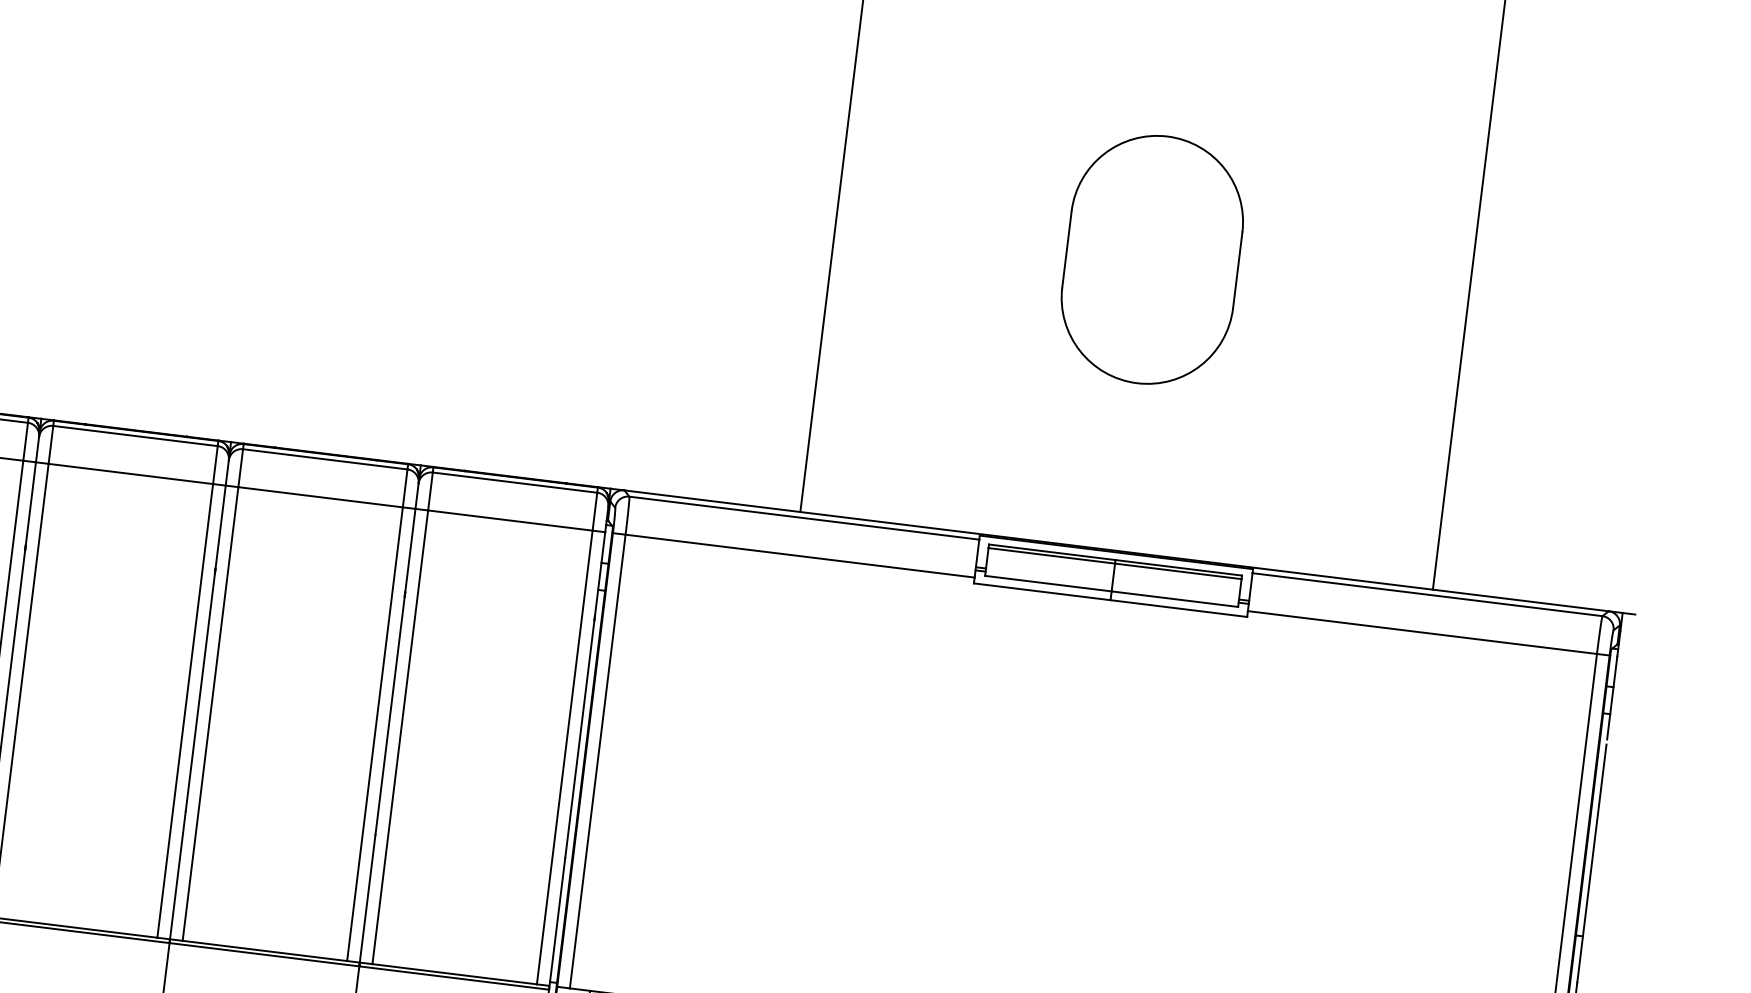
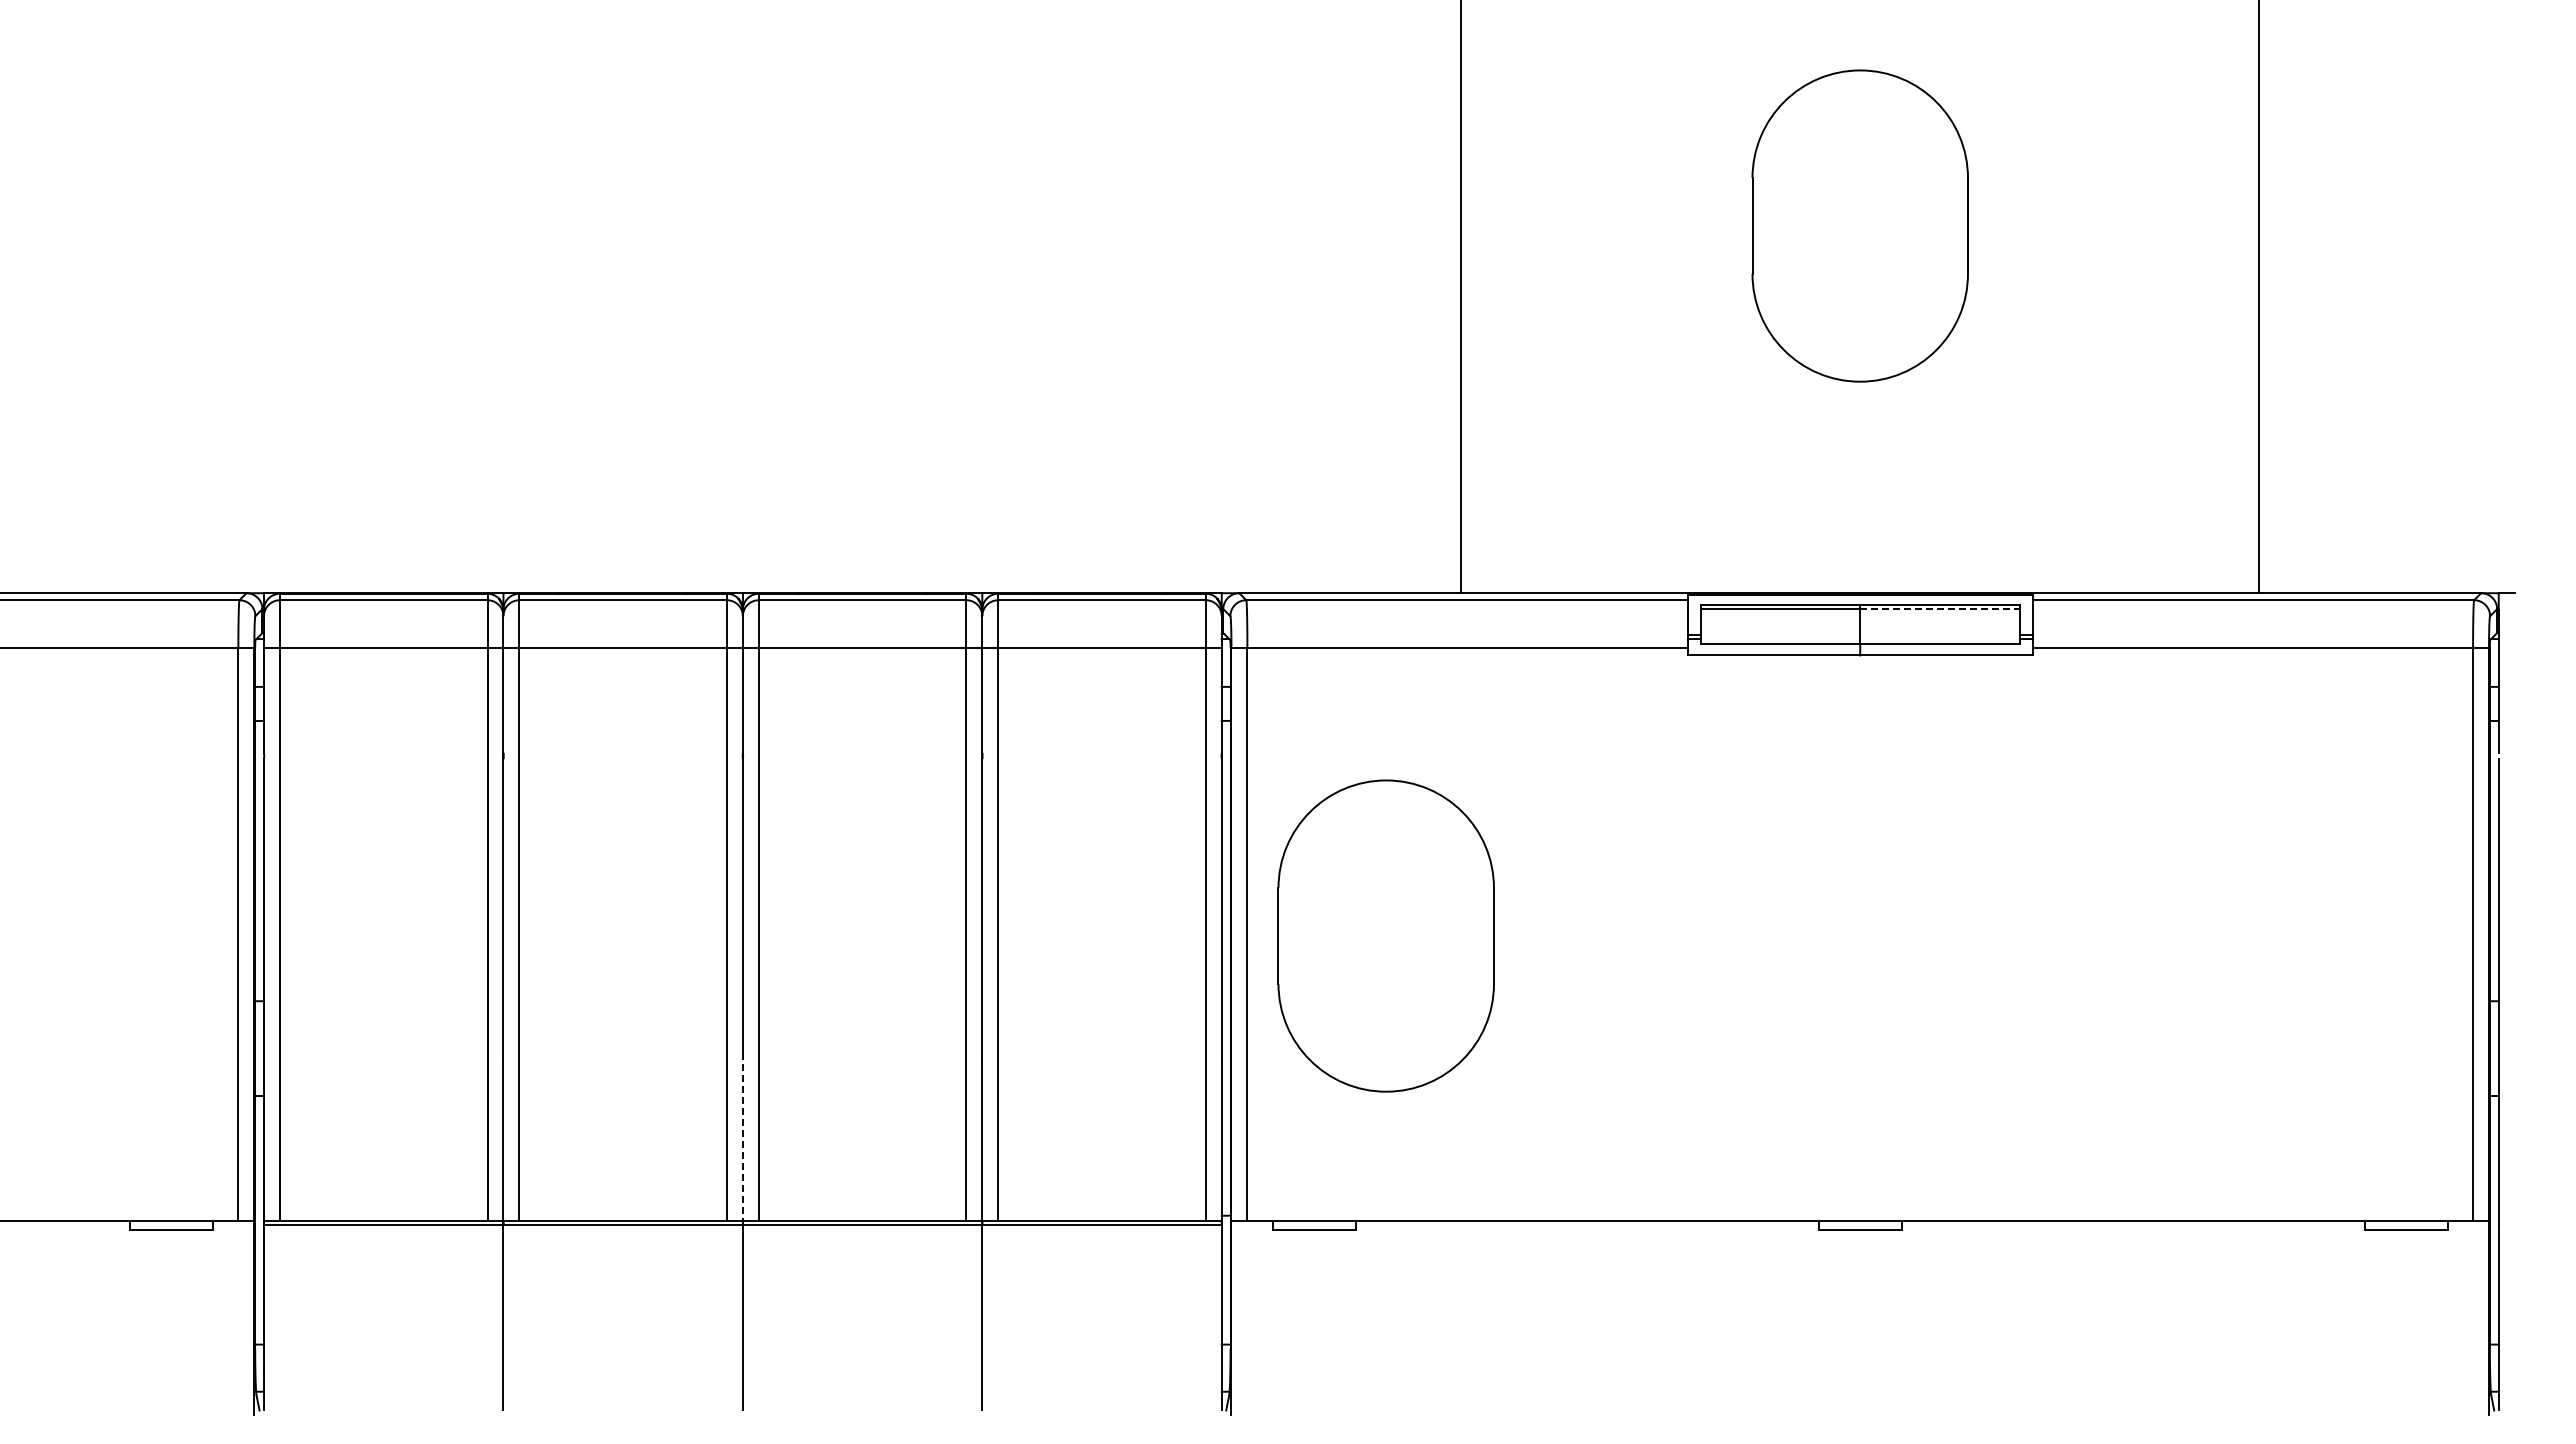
line: (1178, 571) -> (1940, 609), solid -> dashed
part: (707, 775) -> (1385, 935), added
line: (177, 877) -> (742, 1142), solid -> dashed

